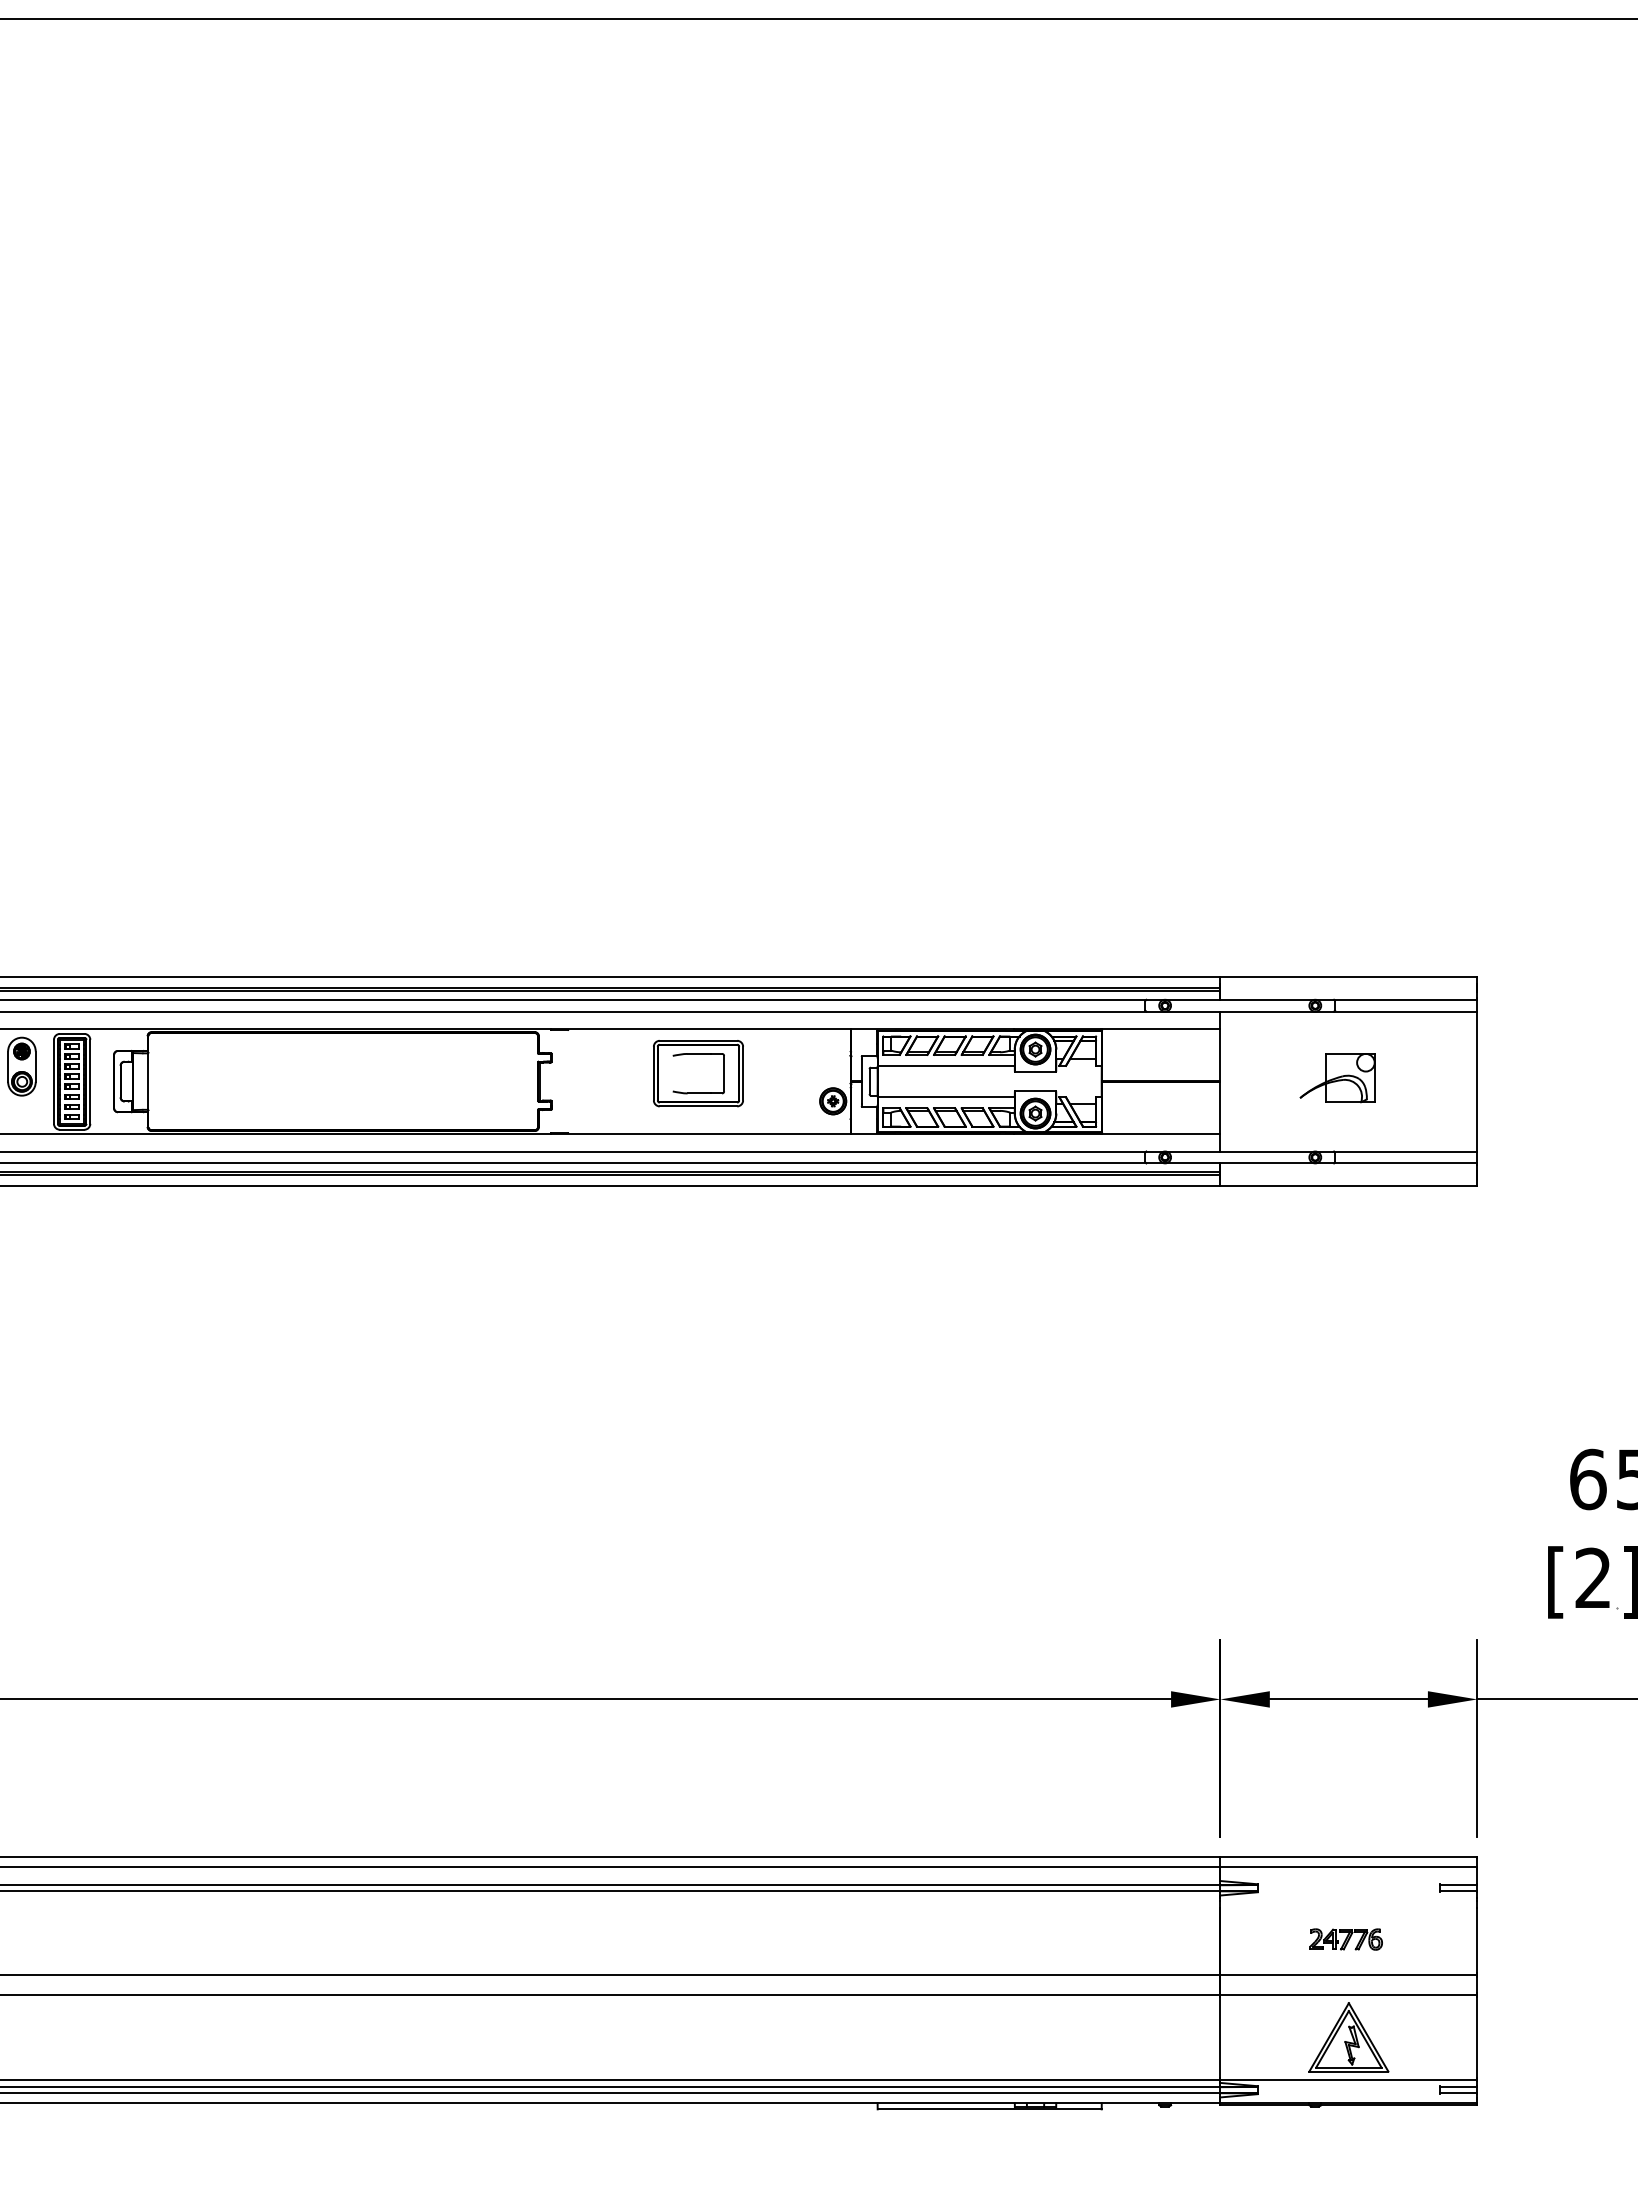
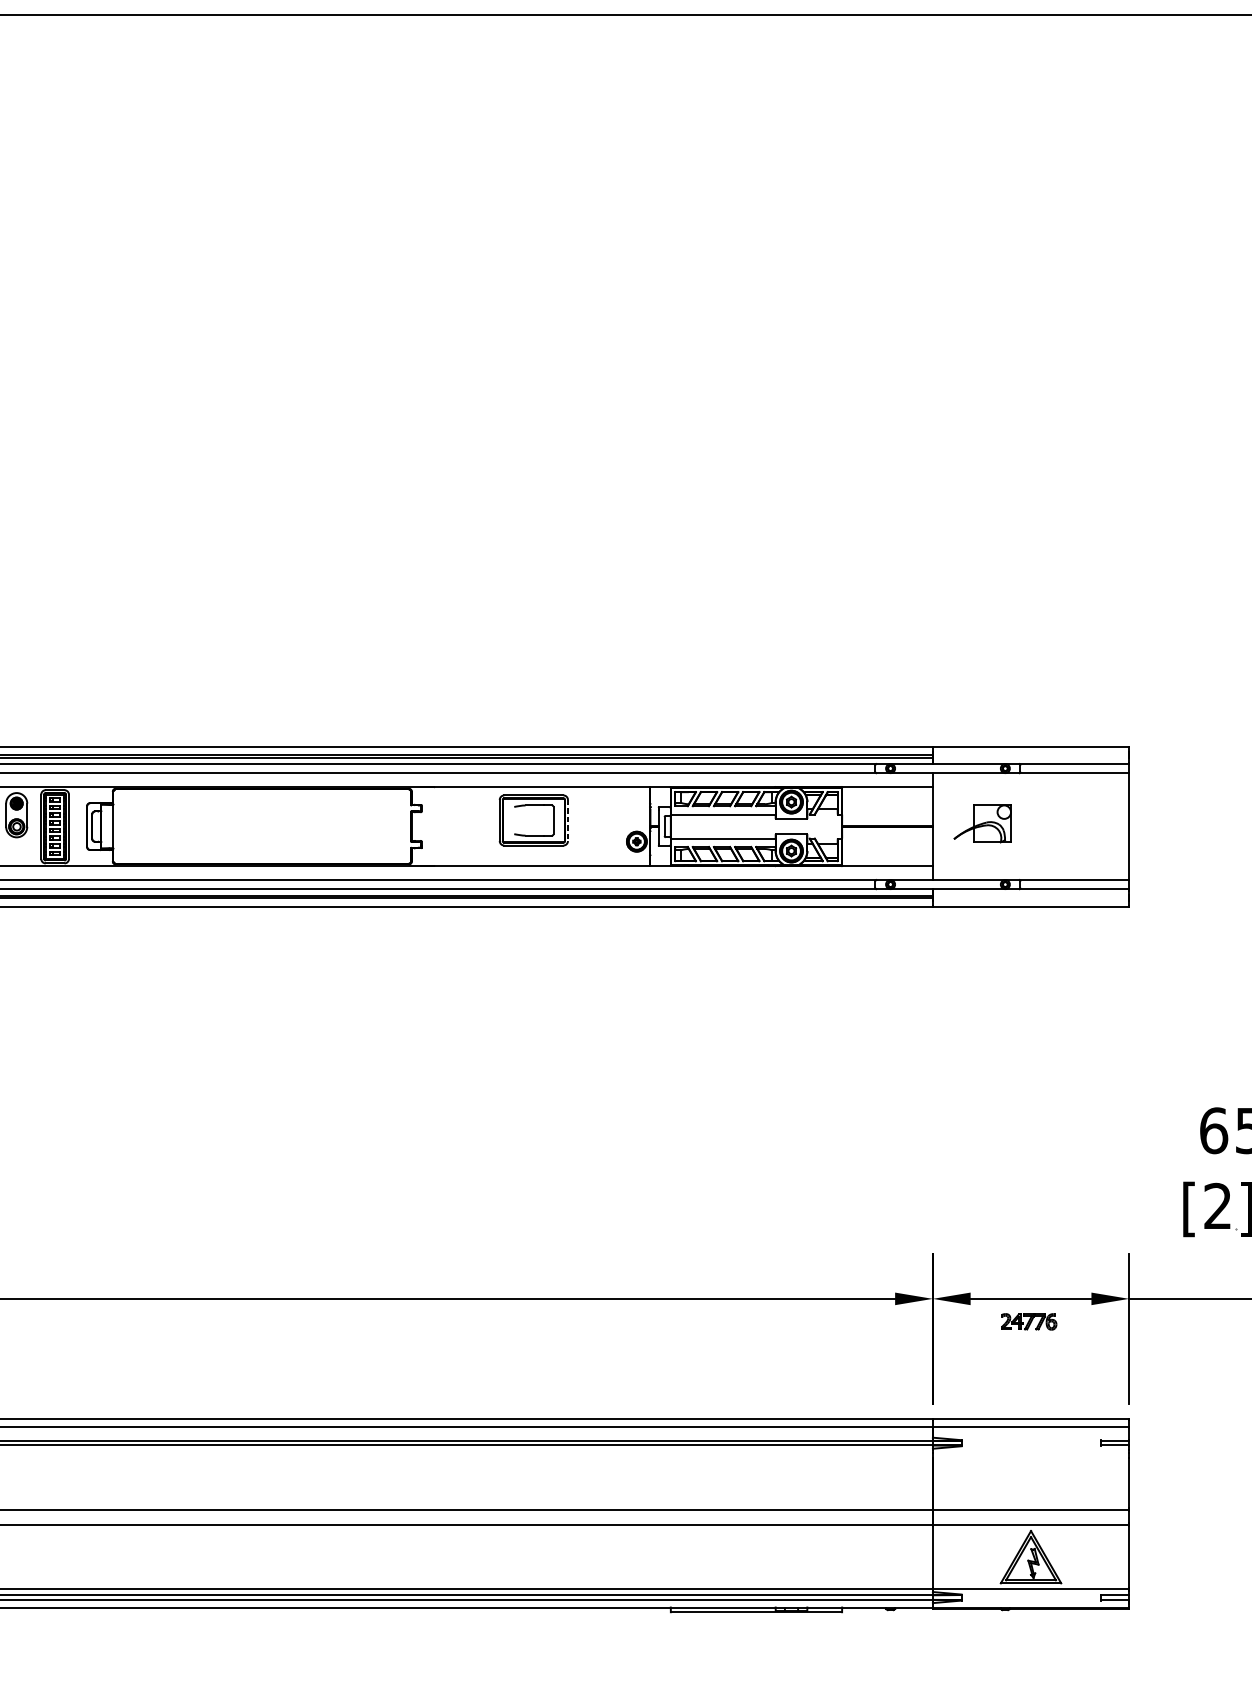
line: (743, 1073) -> (568, 820), solid -> dashed
part: (1337, 1078) -> (982, 824), moved
part: (1345, 1939) -> (1028, 1321), moved

